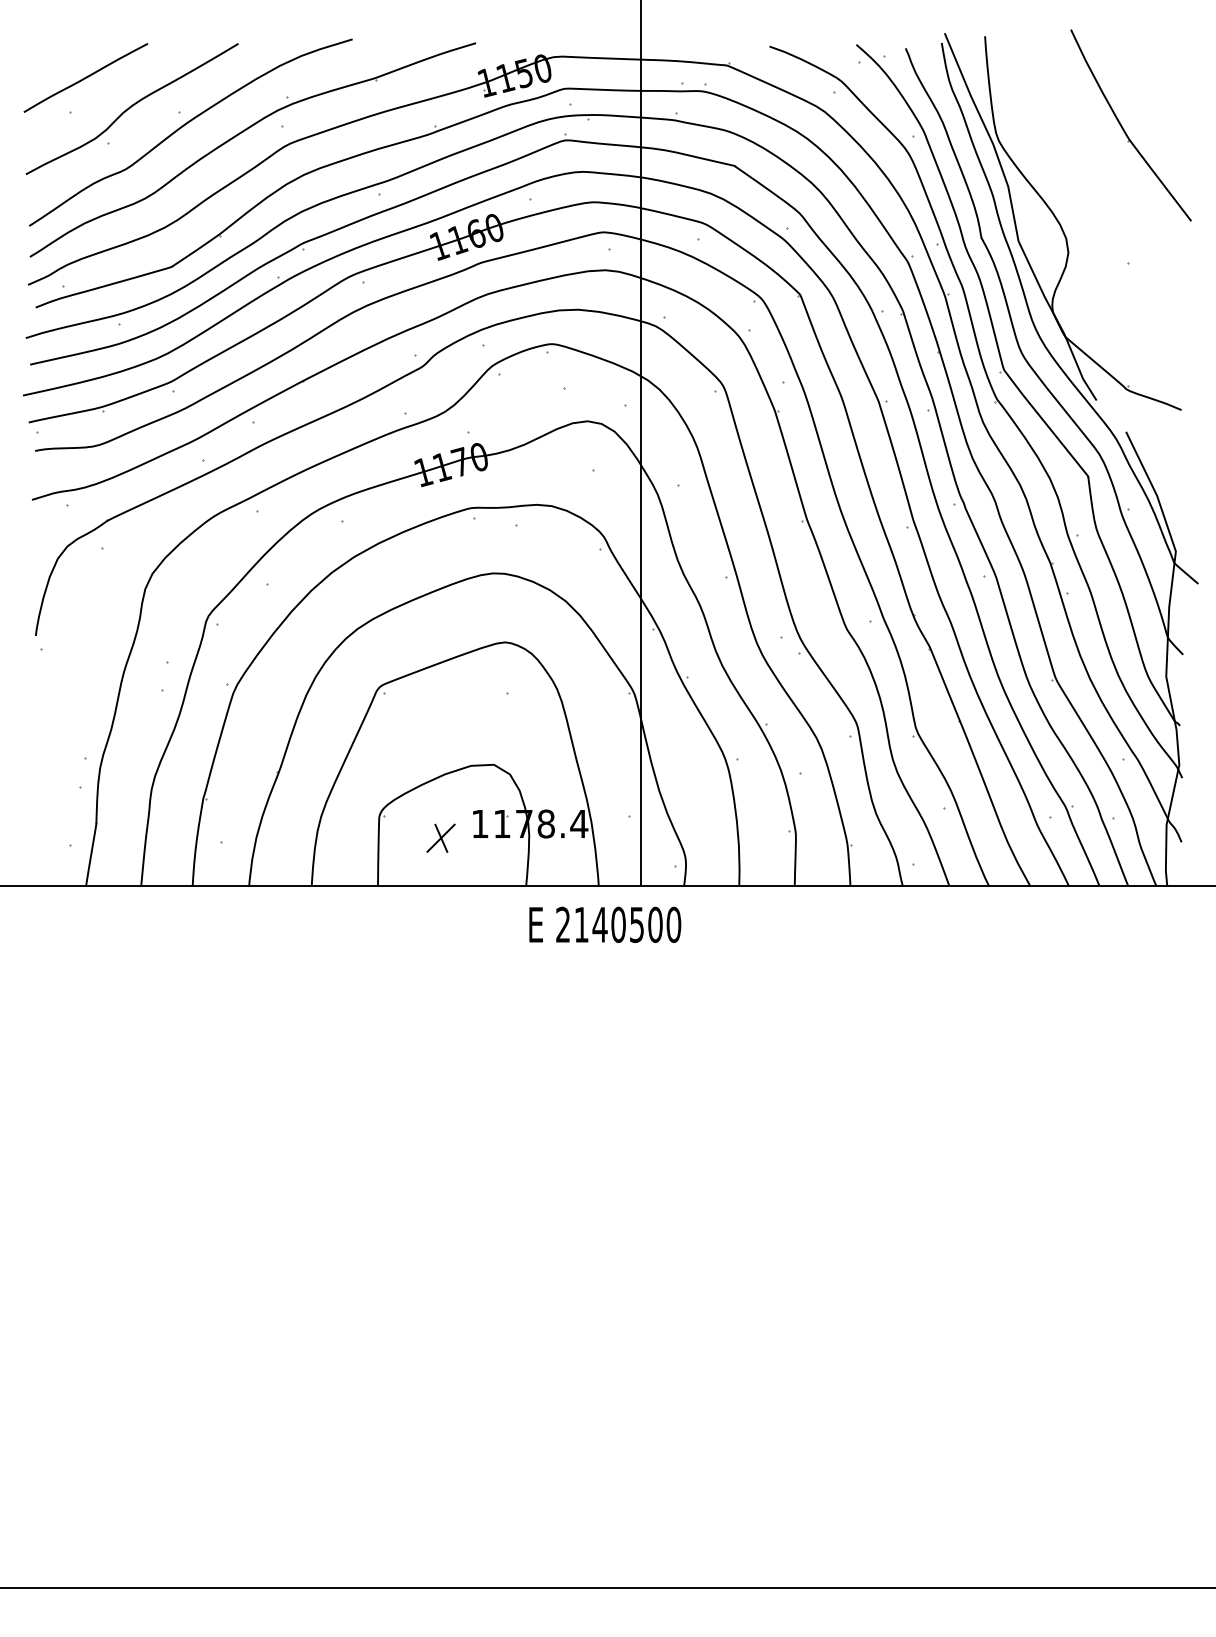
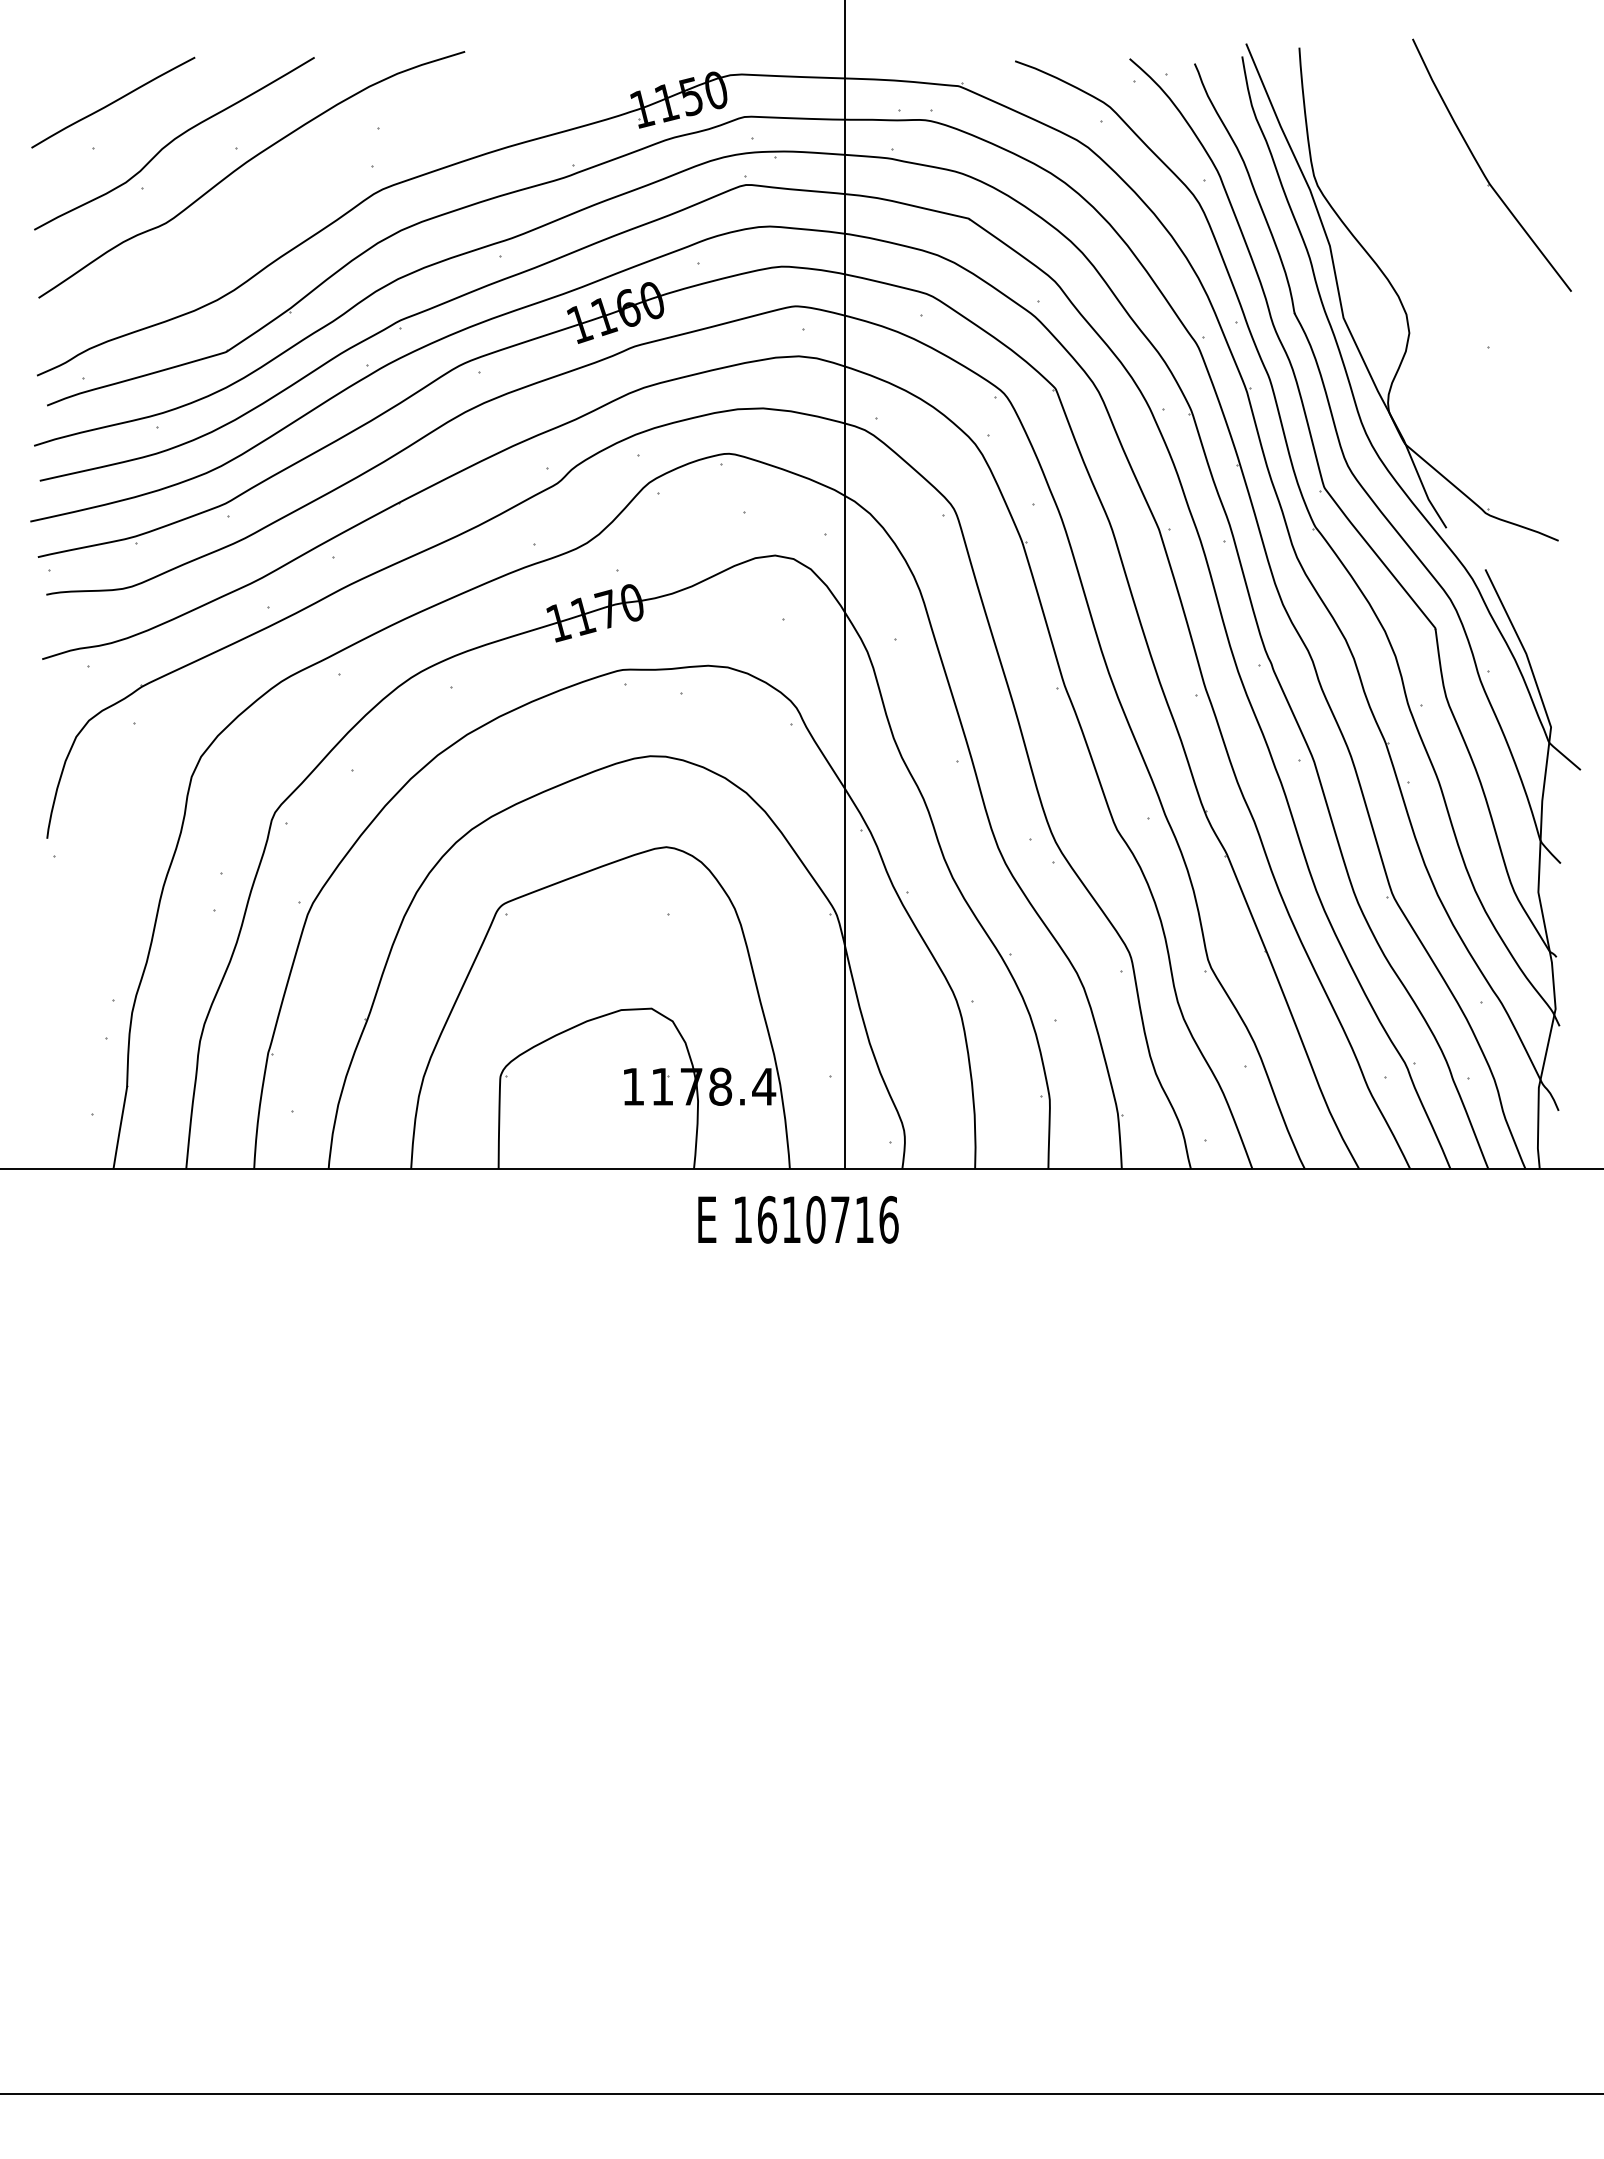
part: (244, 131) -> (322, 173), removed
part: (440, 838) -> (581, 1105), removed
text: (618, 924) -> (815, 1219), 2140500 -> 1610716

